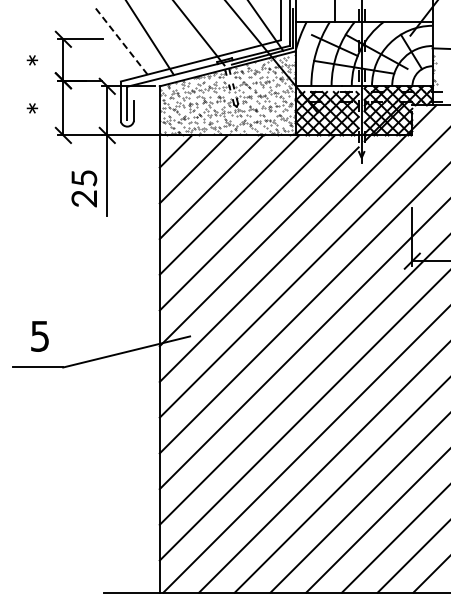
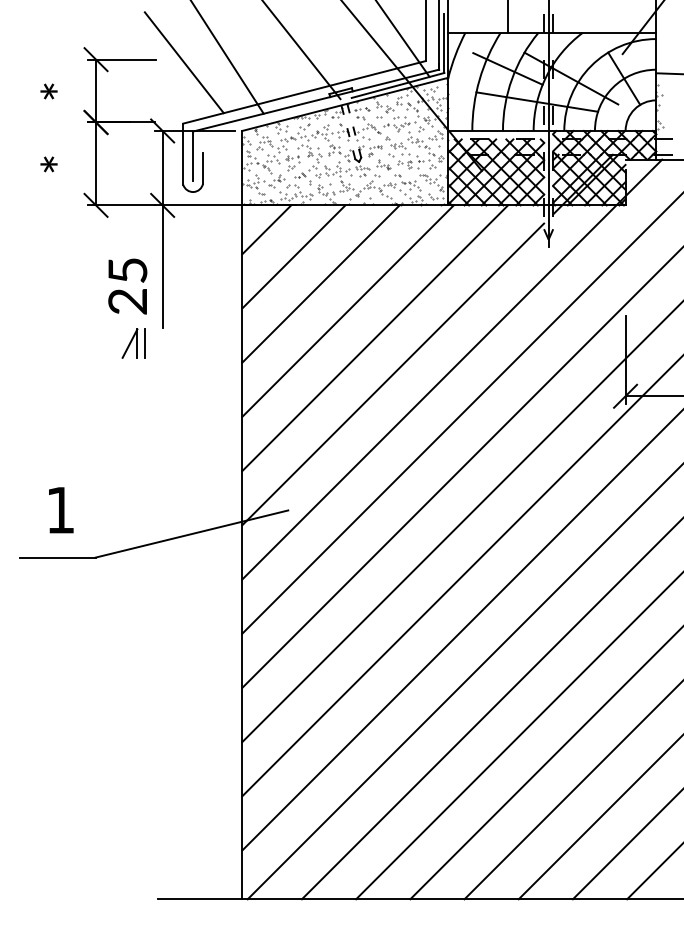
line: (121, 41) -> (184, 62), dashed -> solid
part: (88, 226) -> (134, 343), added
text: (39, 336) -> (59, 510), 5 -> 1

